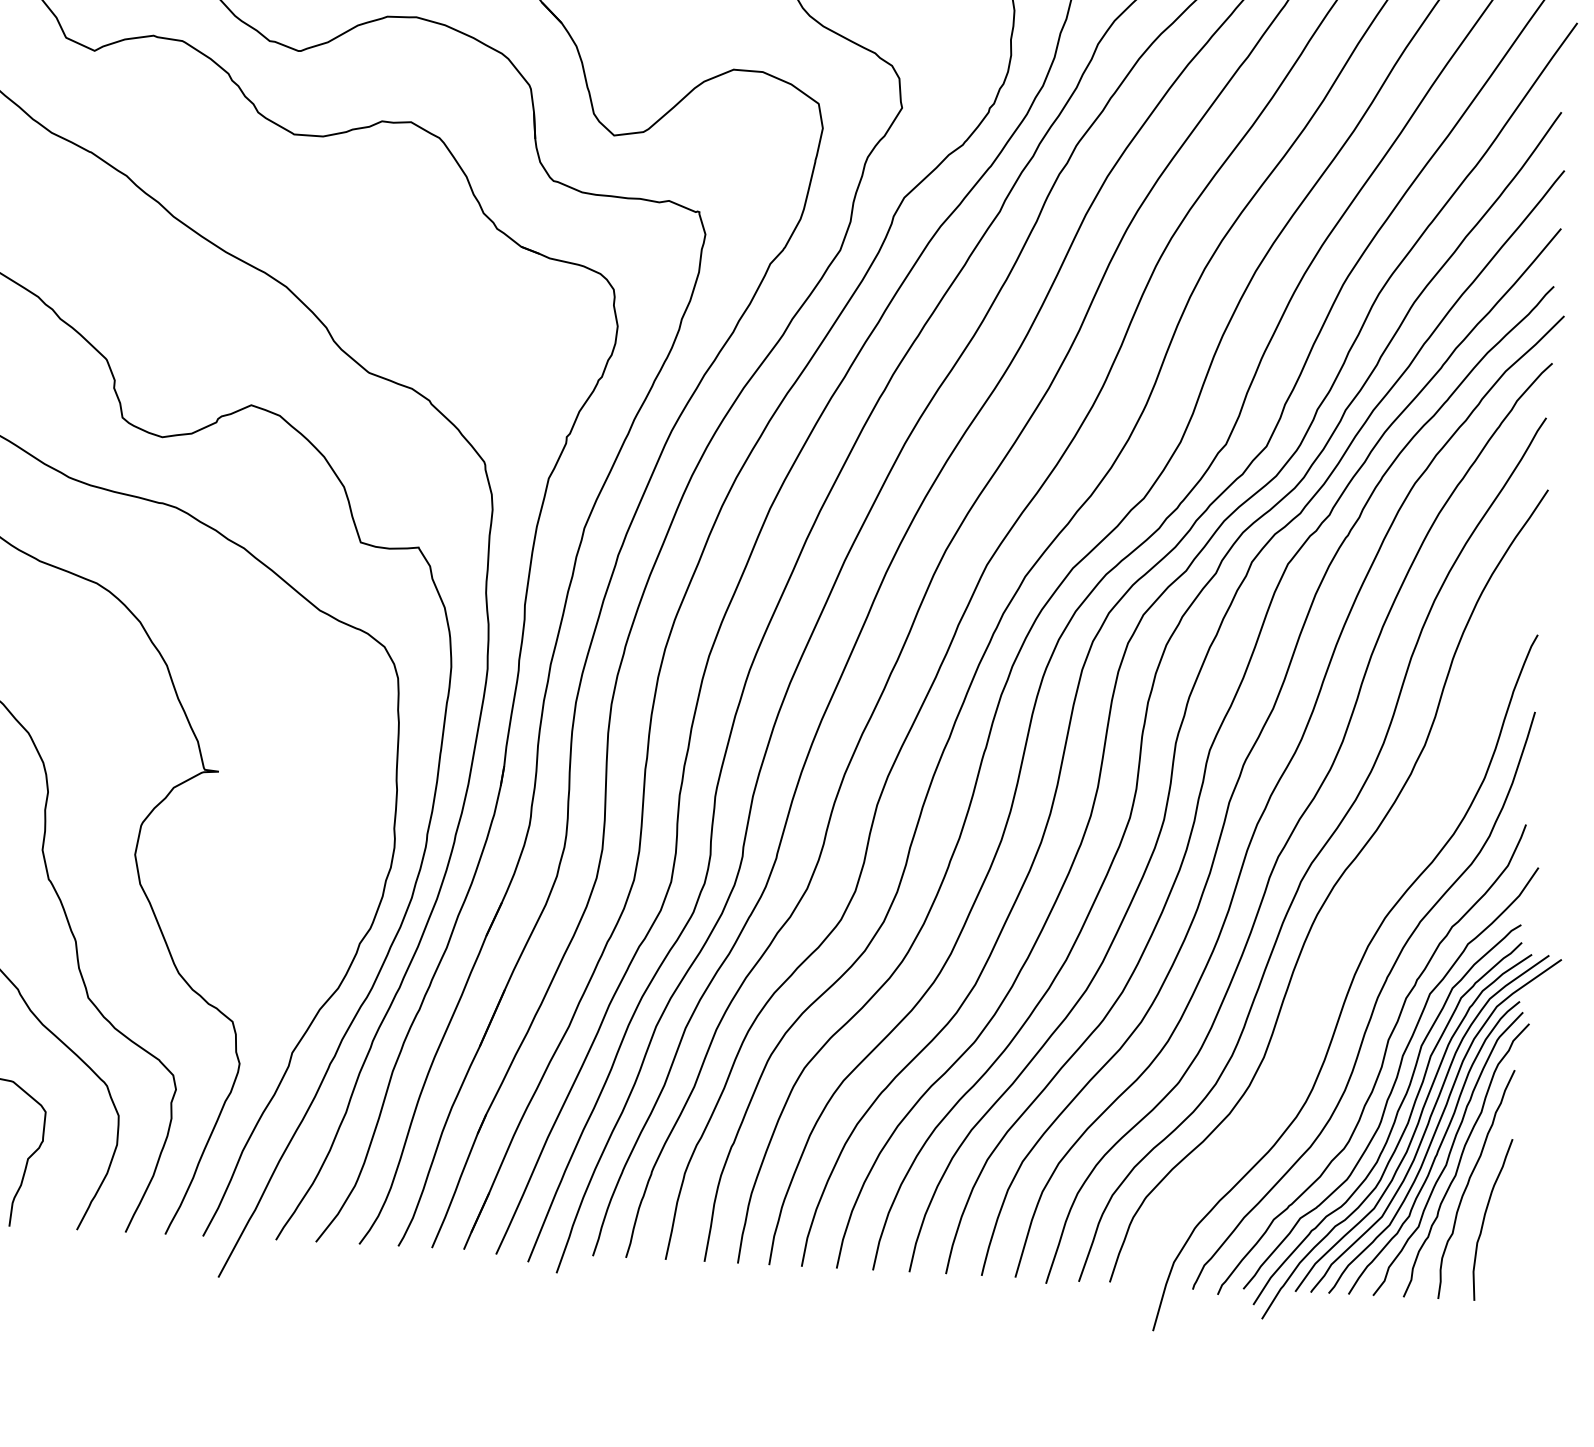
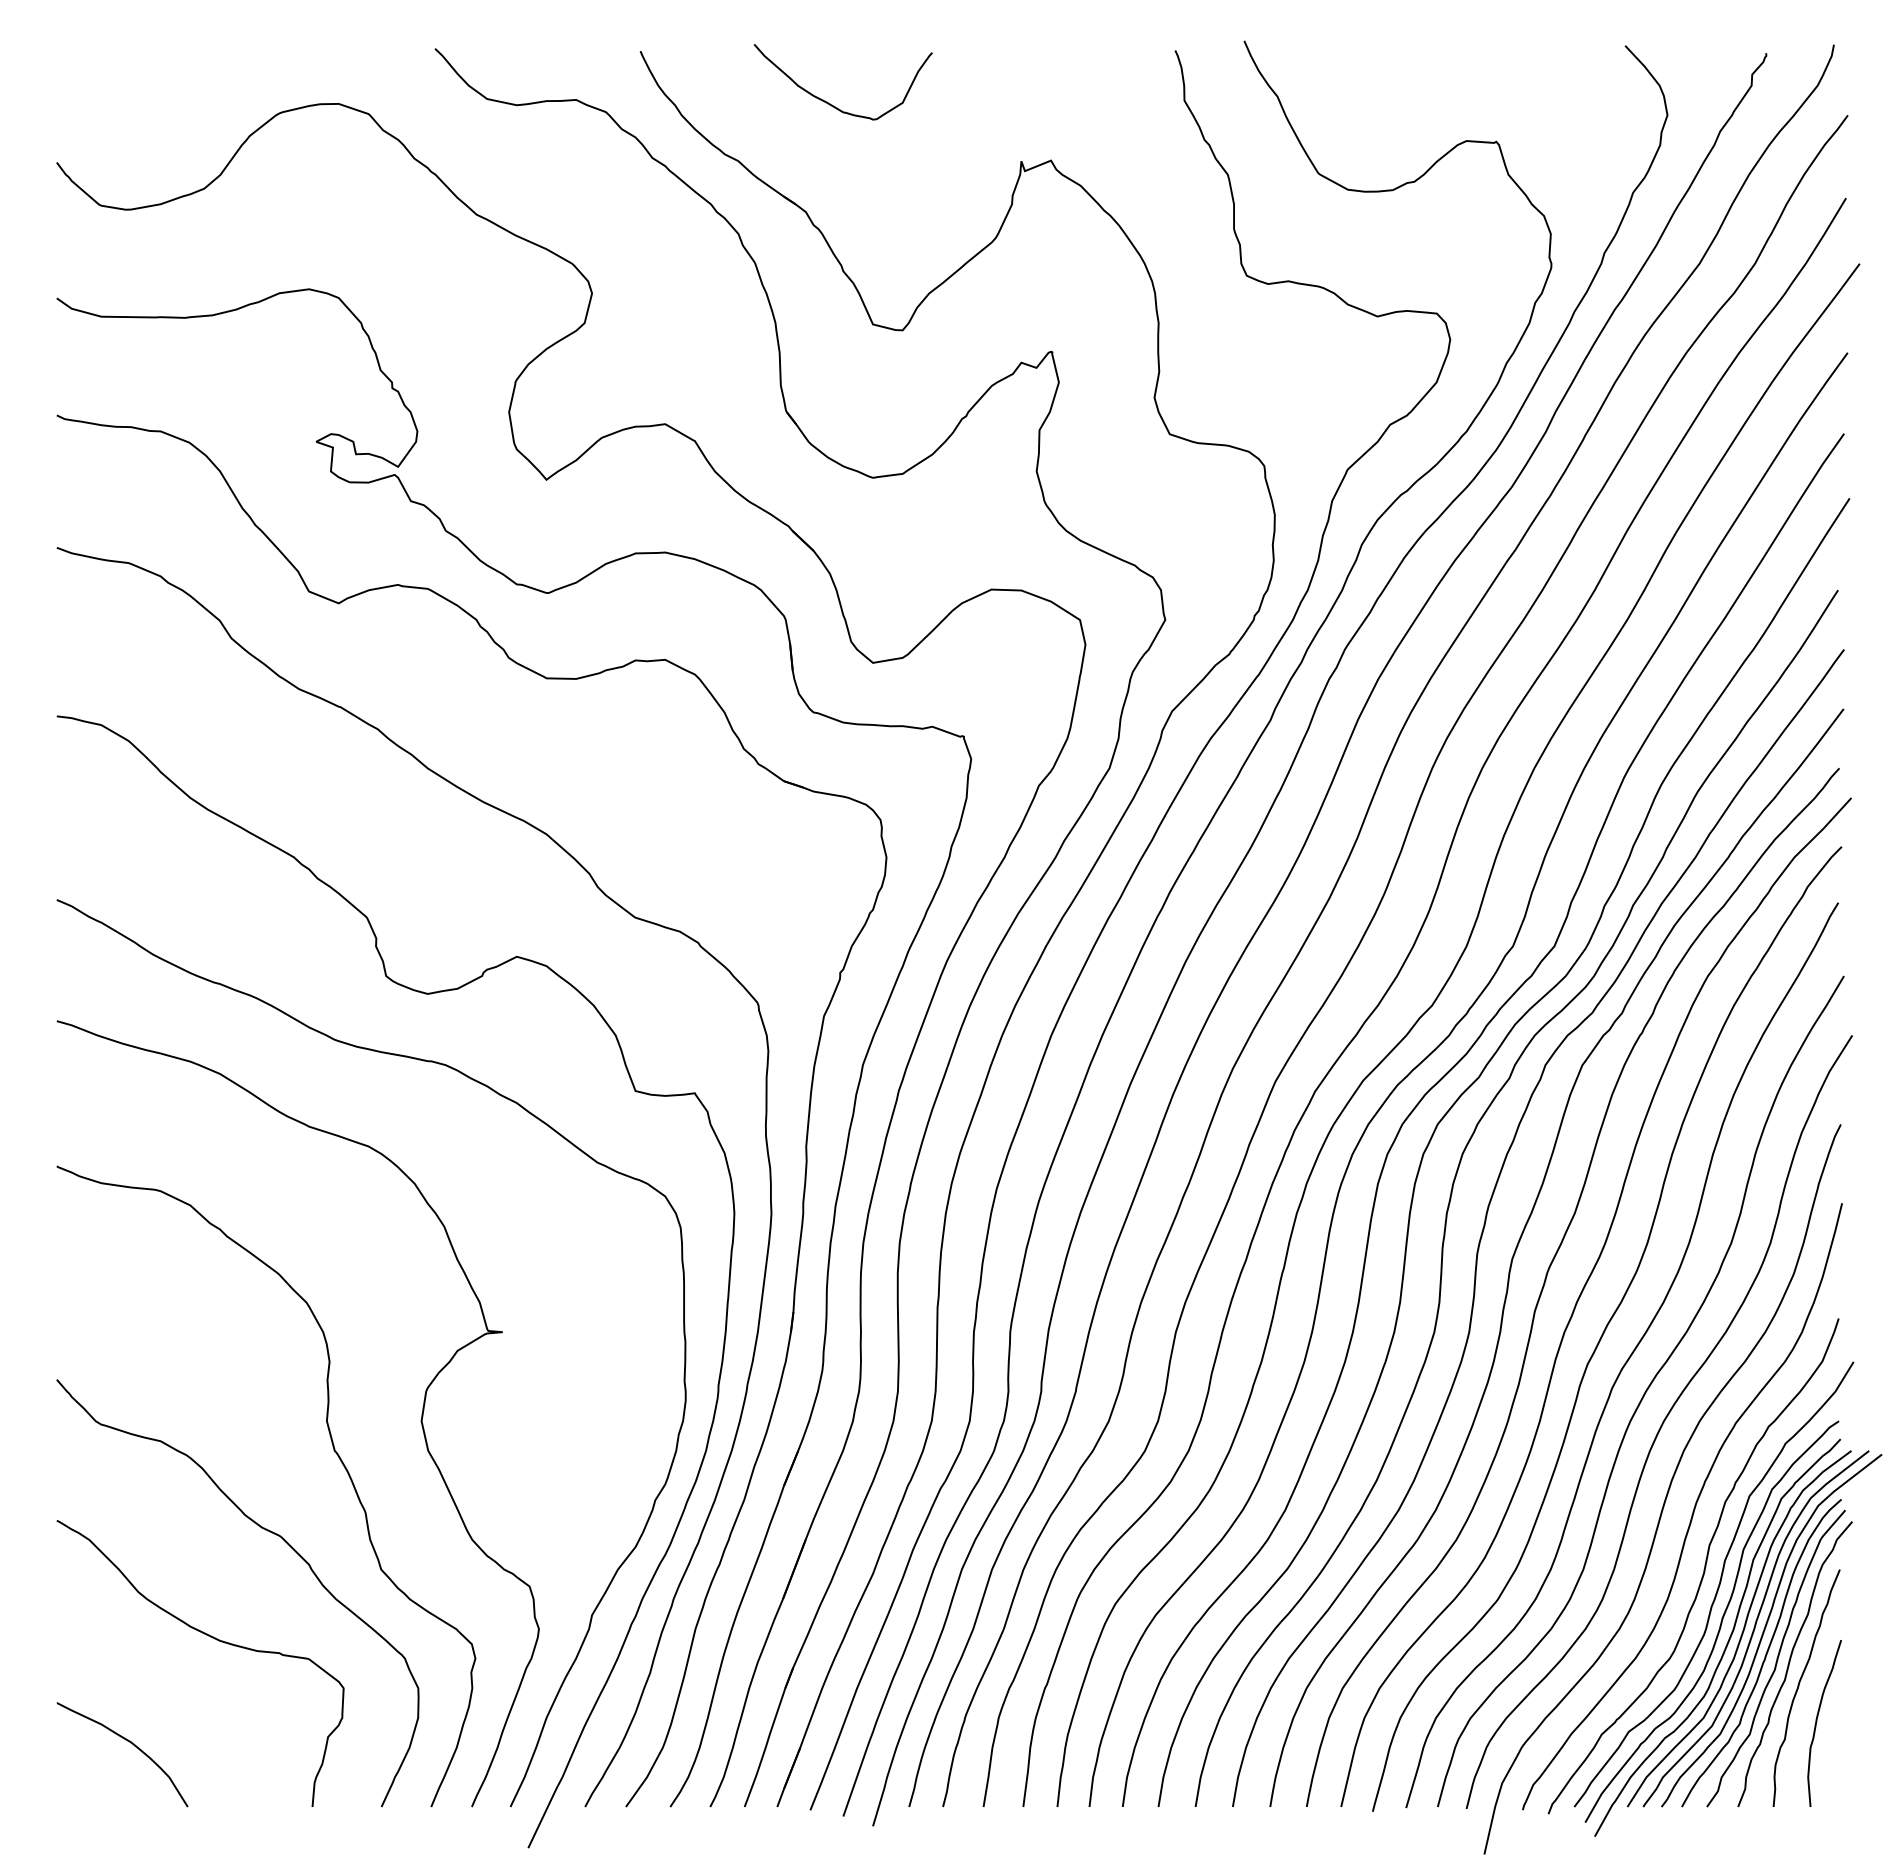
curve: (1347, 918) -> (1661, 1423), added

